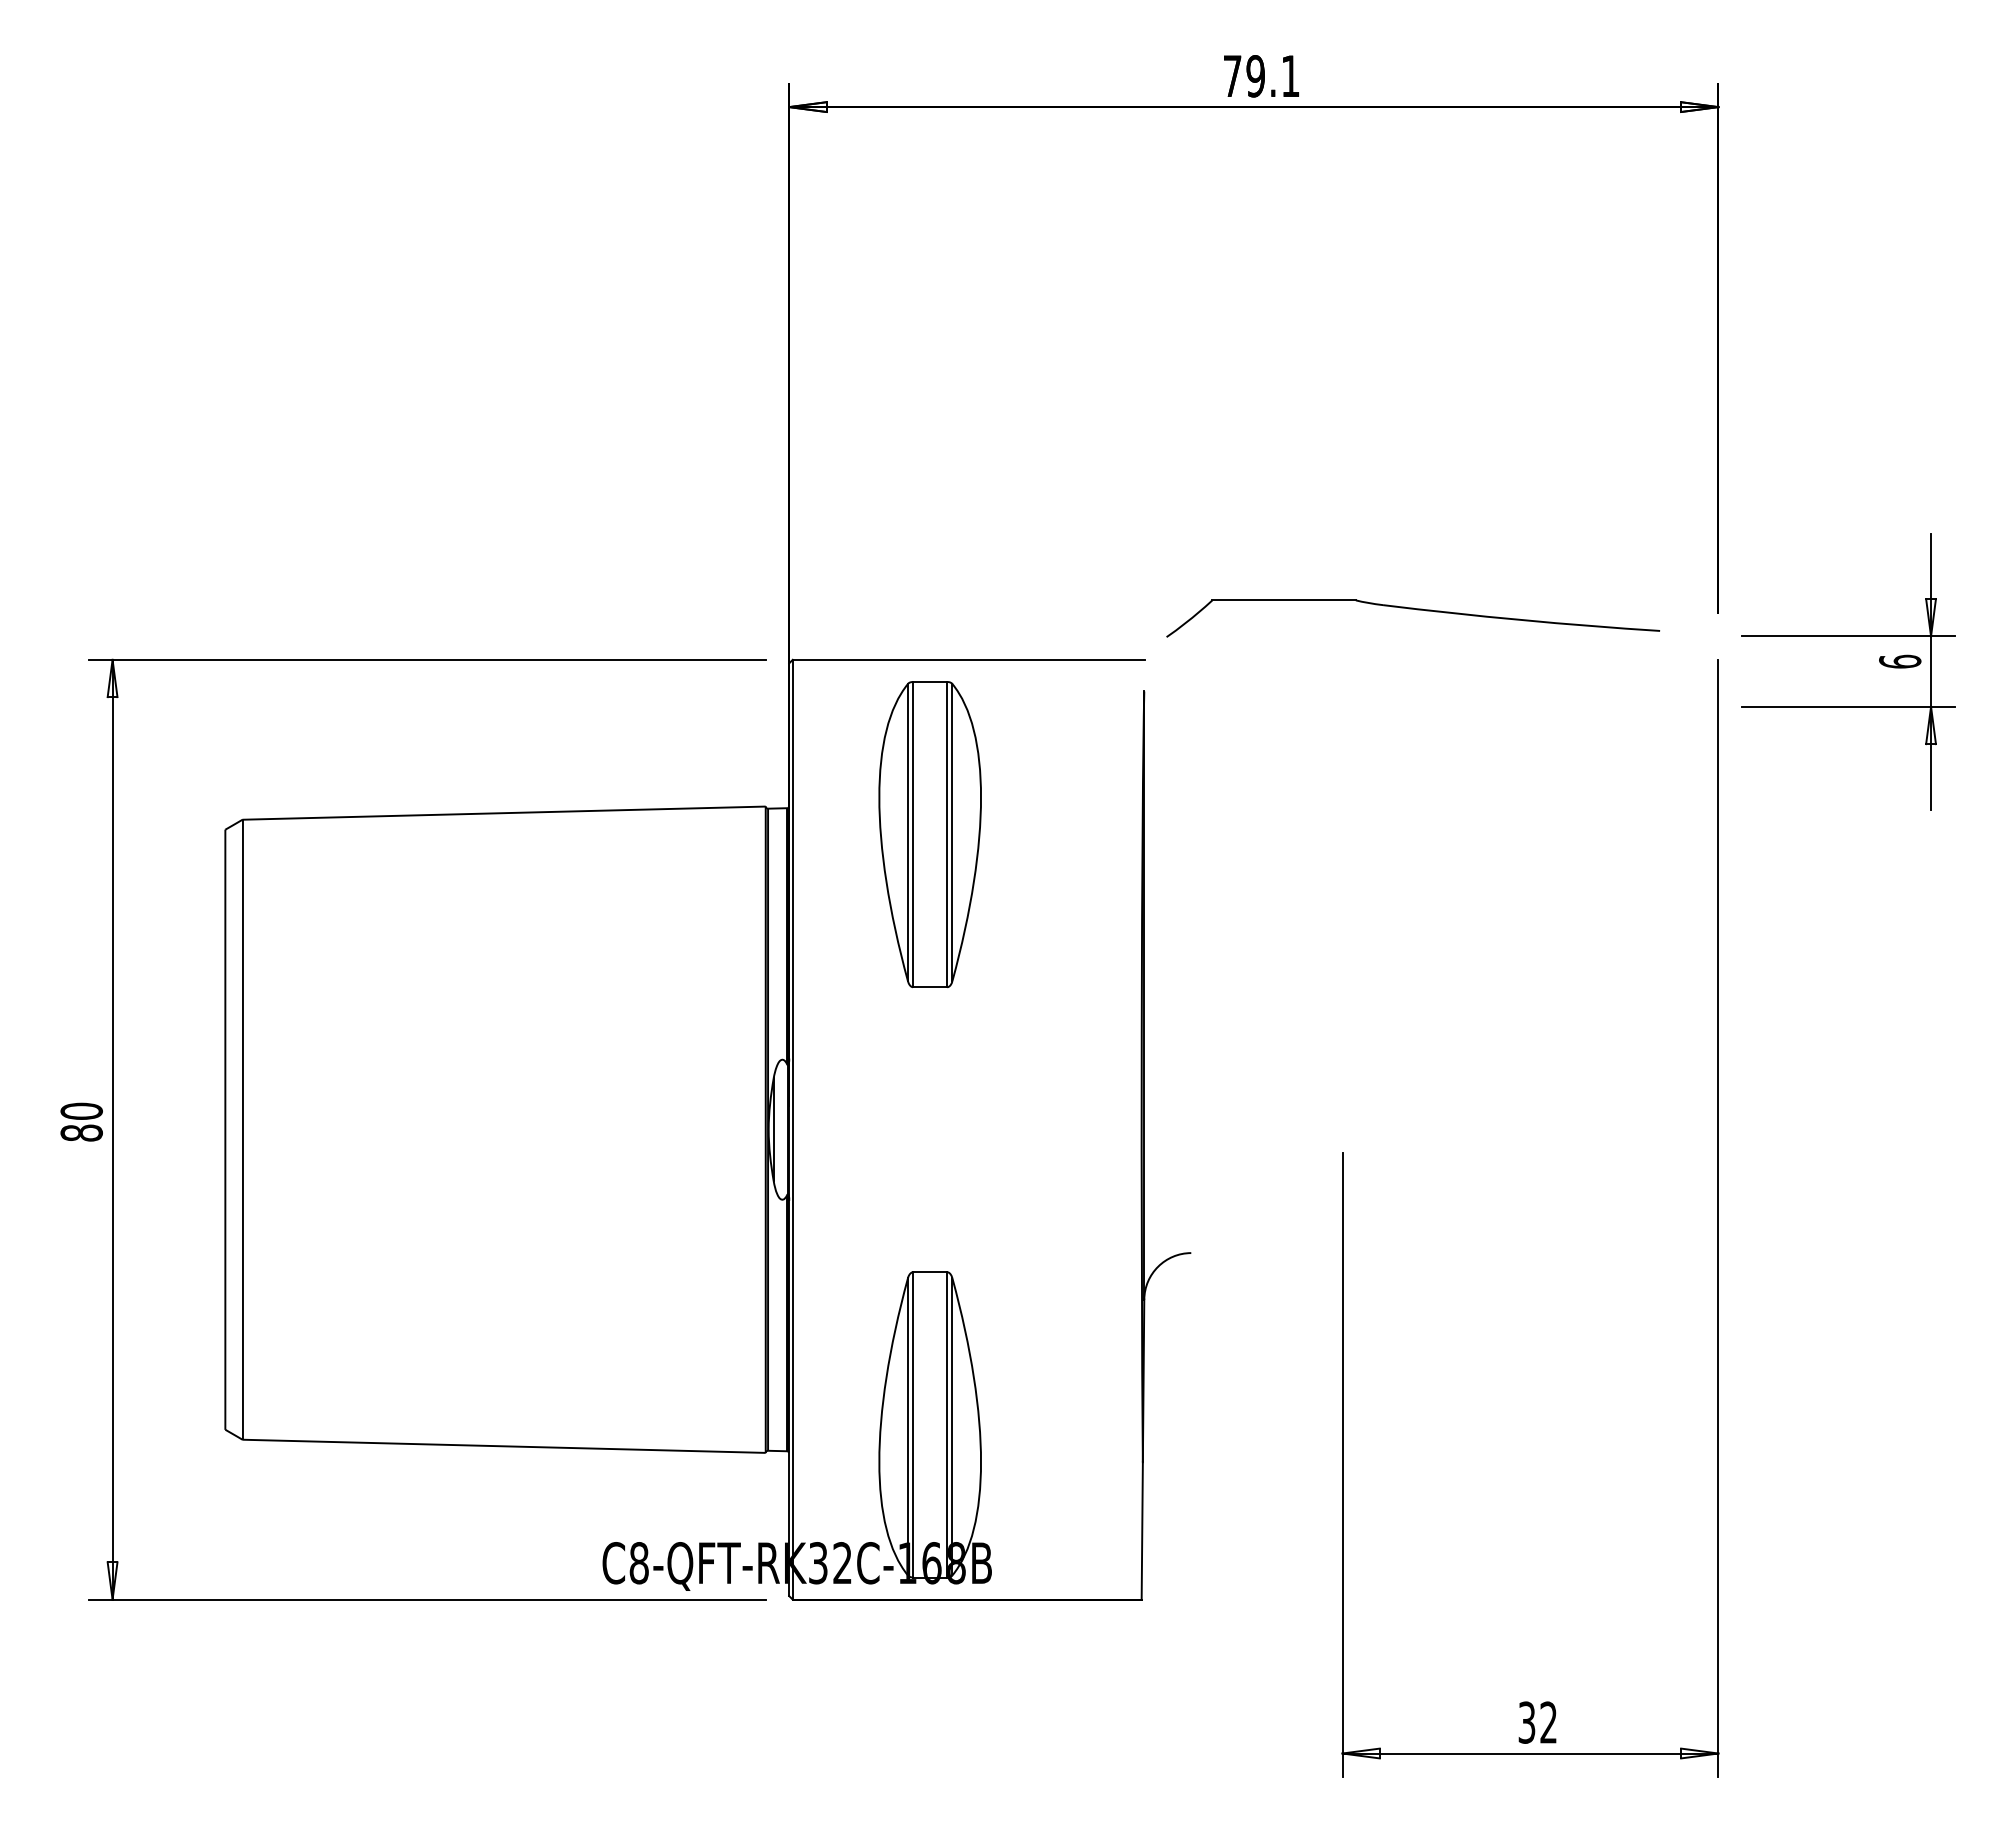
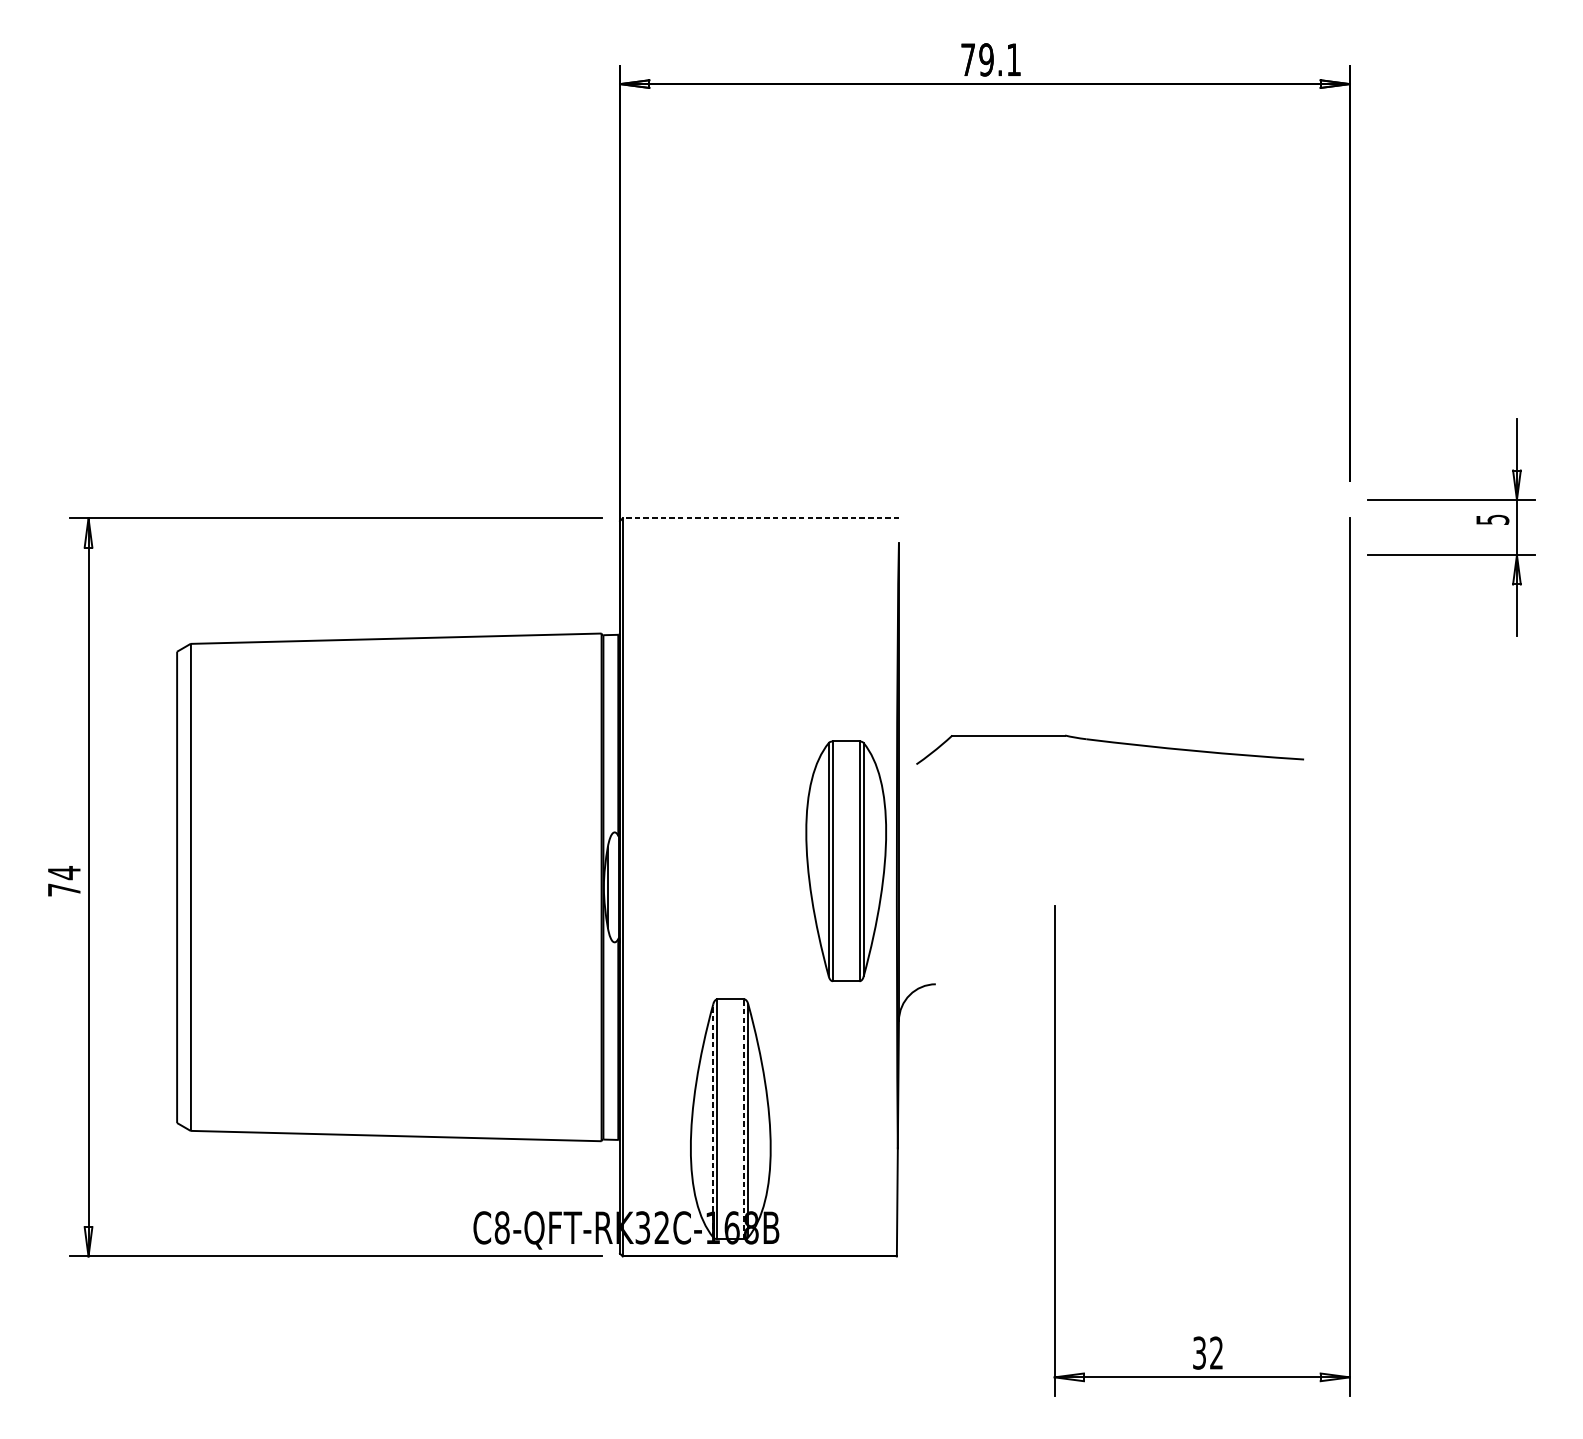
part: (1417, 610) -> (1113, 743), moved
line: (968, 659) -> (760, 518), solid -> dashed
text: (1900, 661) -> (1492, 519), 6 -> 5
part: (929, 834) -> (845, 861), moved
text: (81, 1121) -> (64, 880), 80 -> 74
line: (947, 1424) -> (744, 1118), solid -> dashed
line: (907, 1426) -> (712, 1120), solid -> dashed

